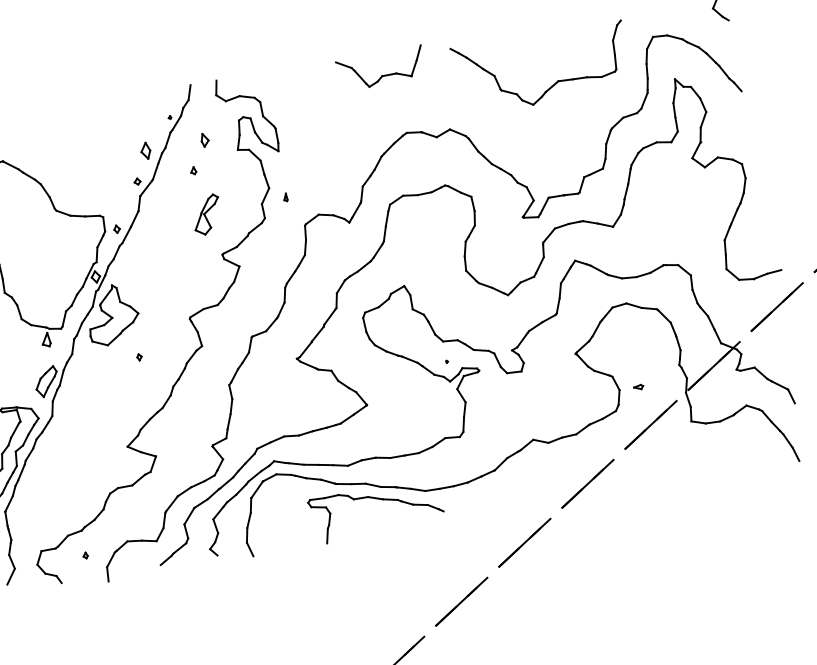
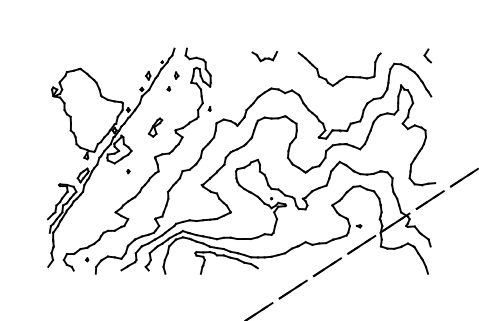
part: (380, 68) -> (264, 56), size x0.6
part: (206, 214) -> (155, 127), moved

